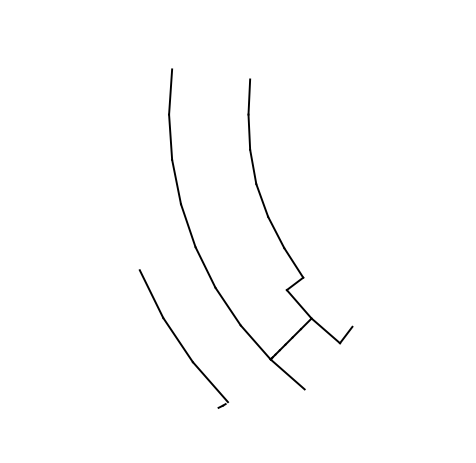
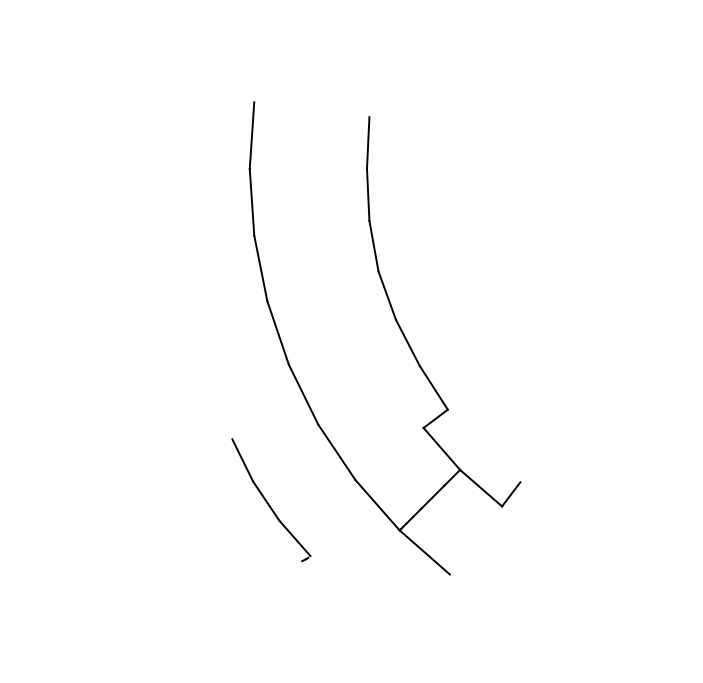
part: (183, 338) -> (271, 499), size x0.6

